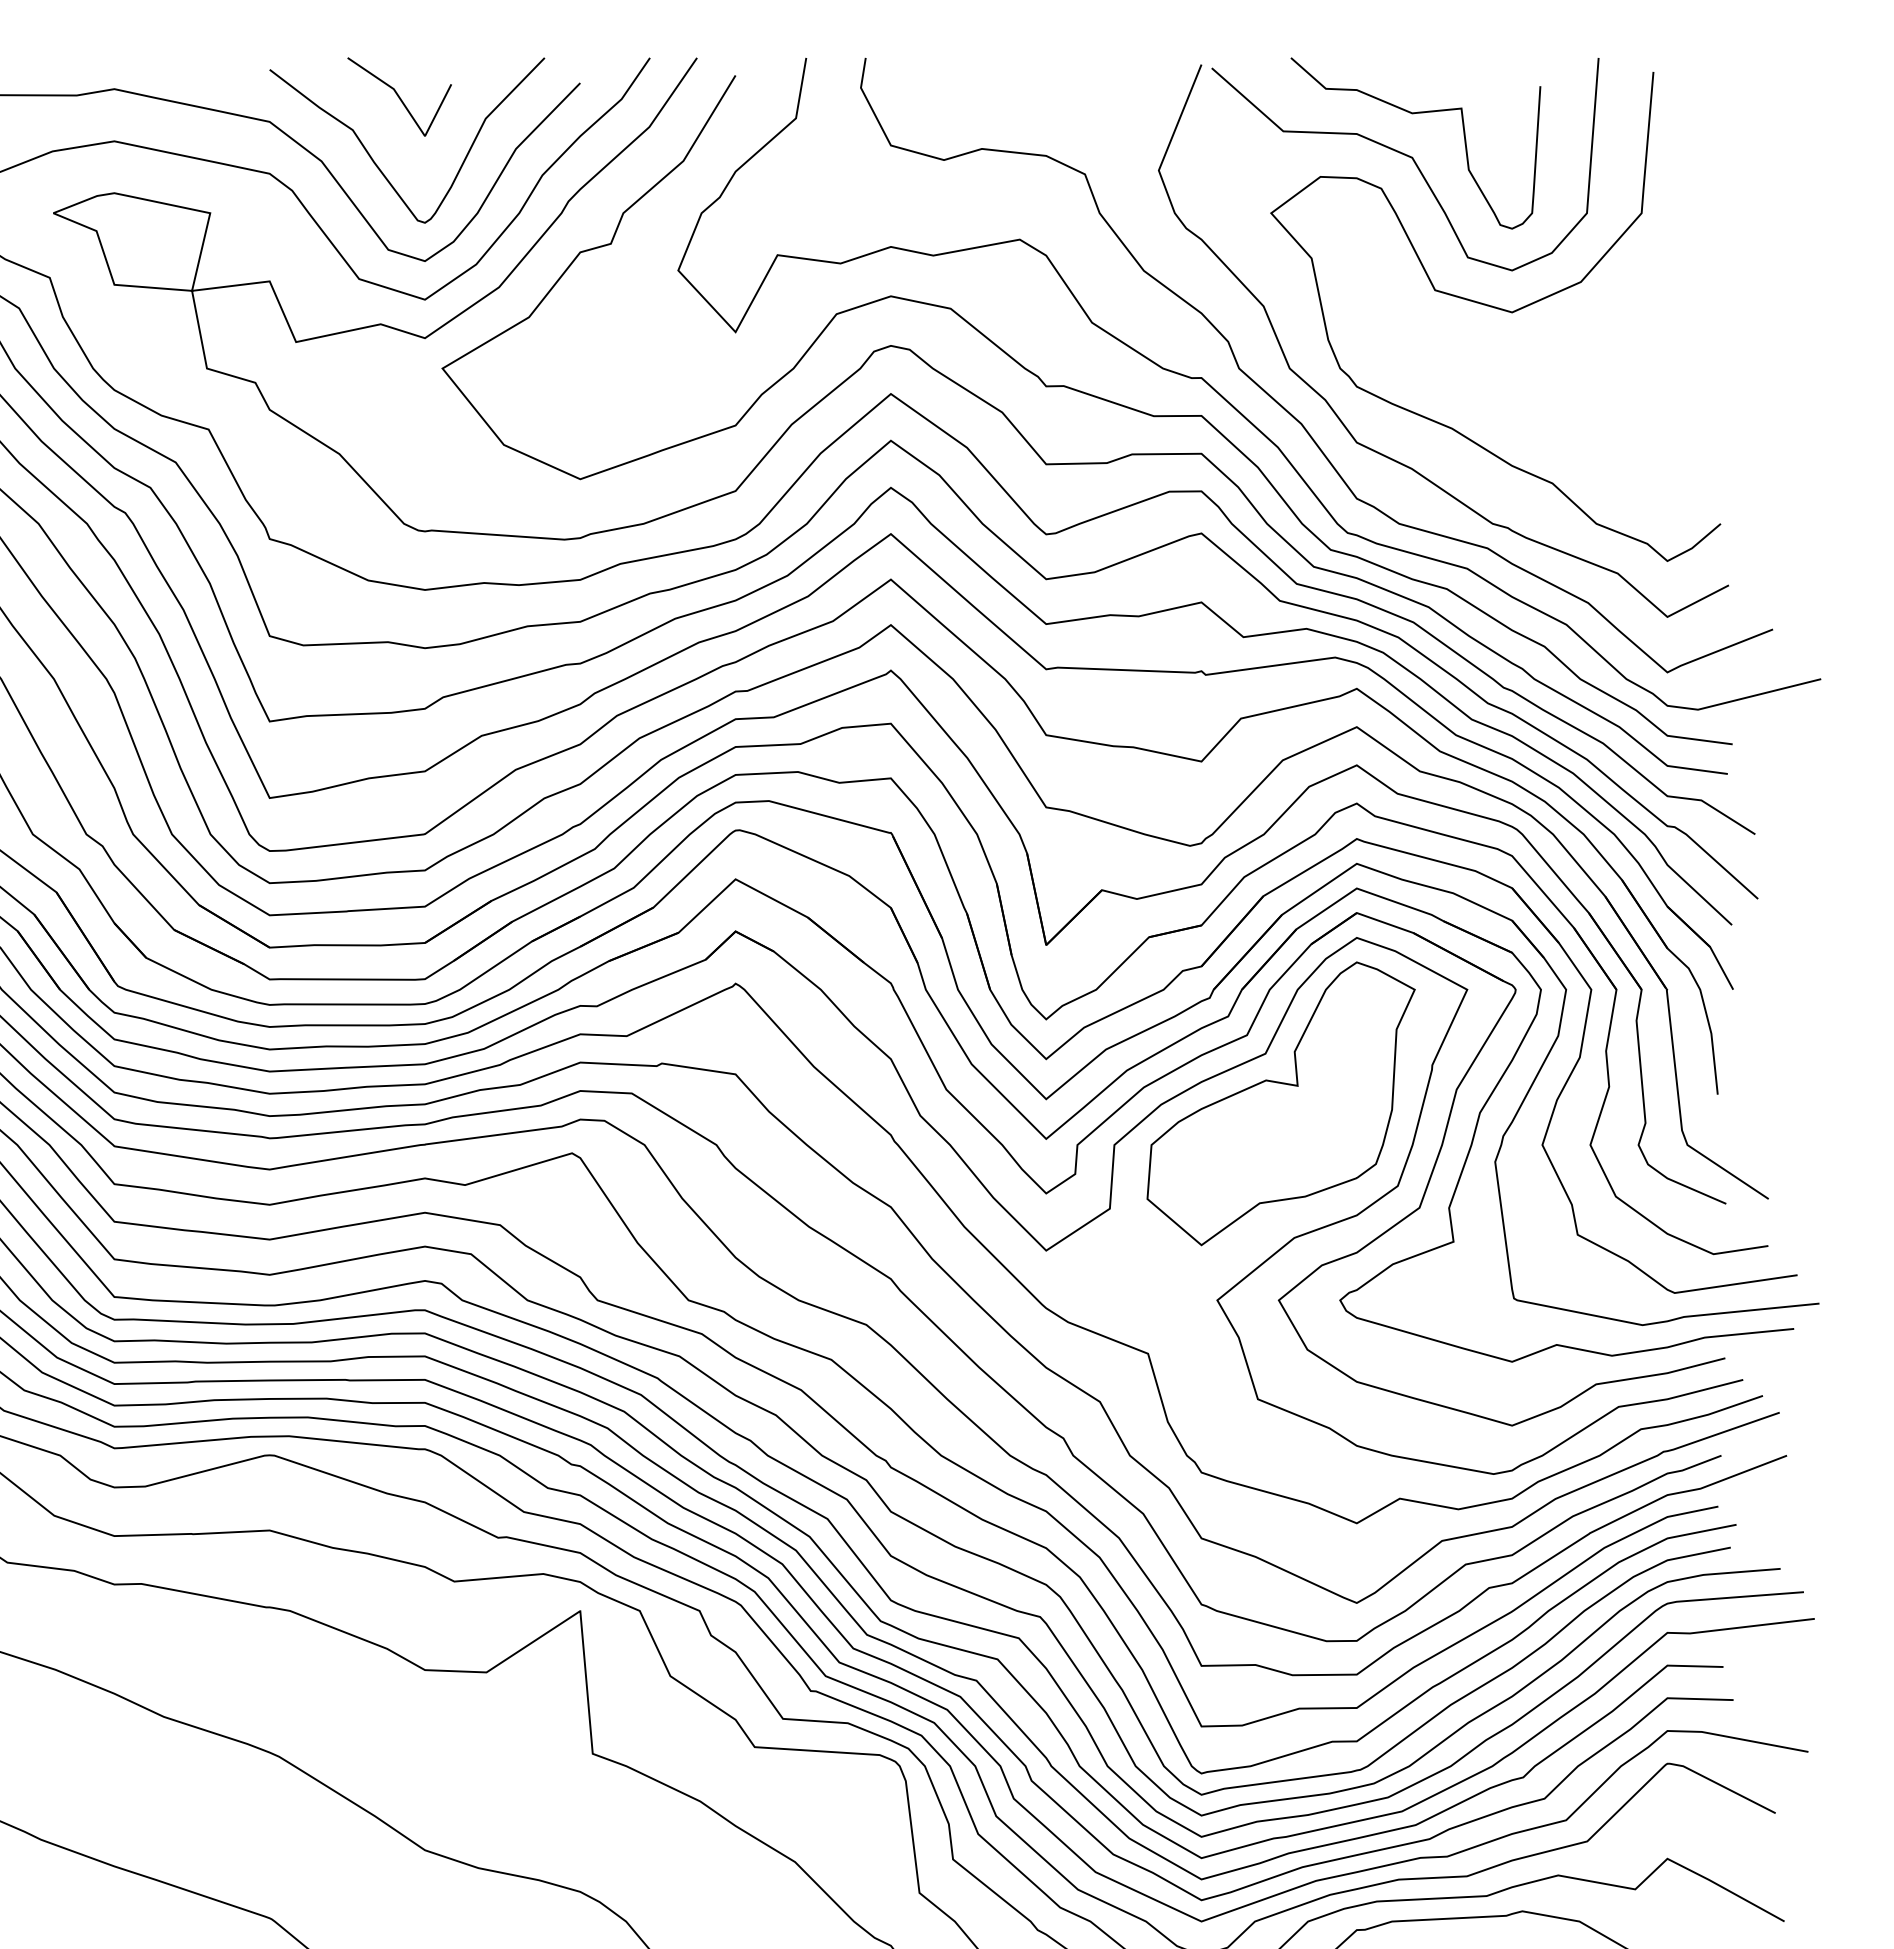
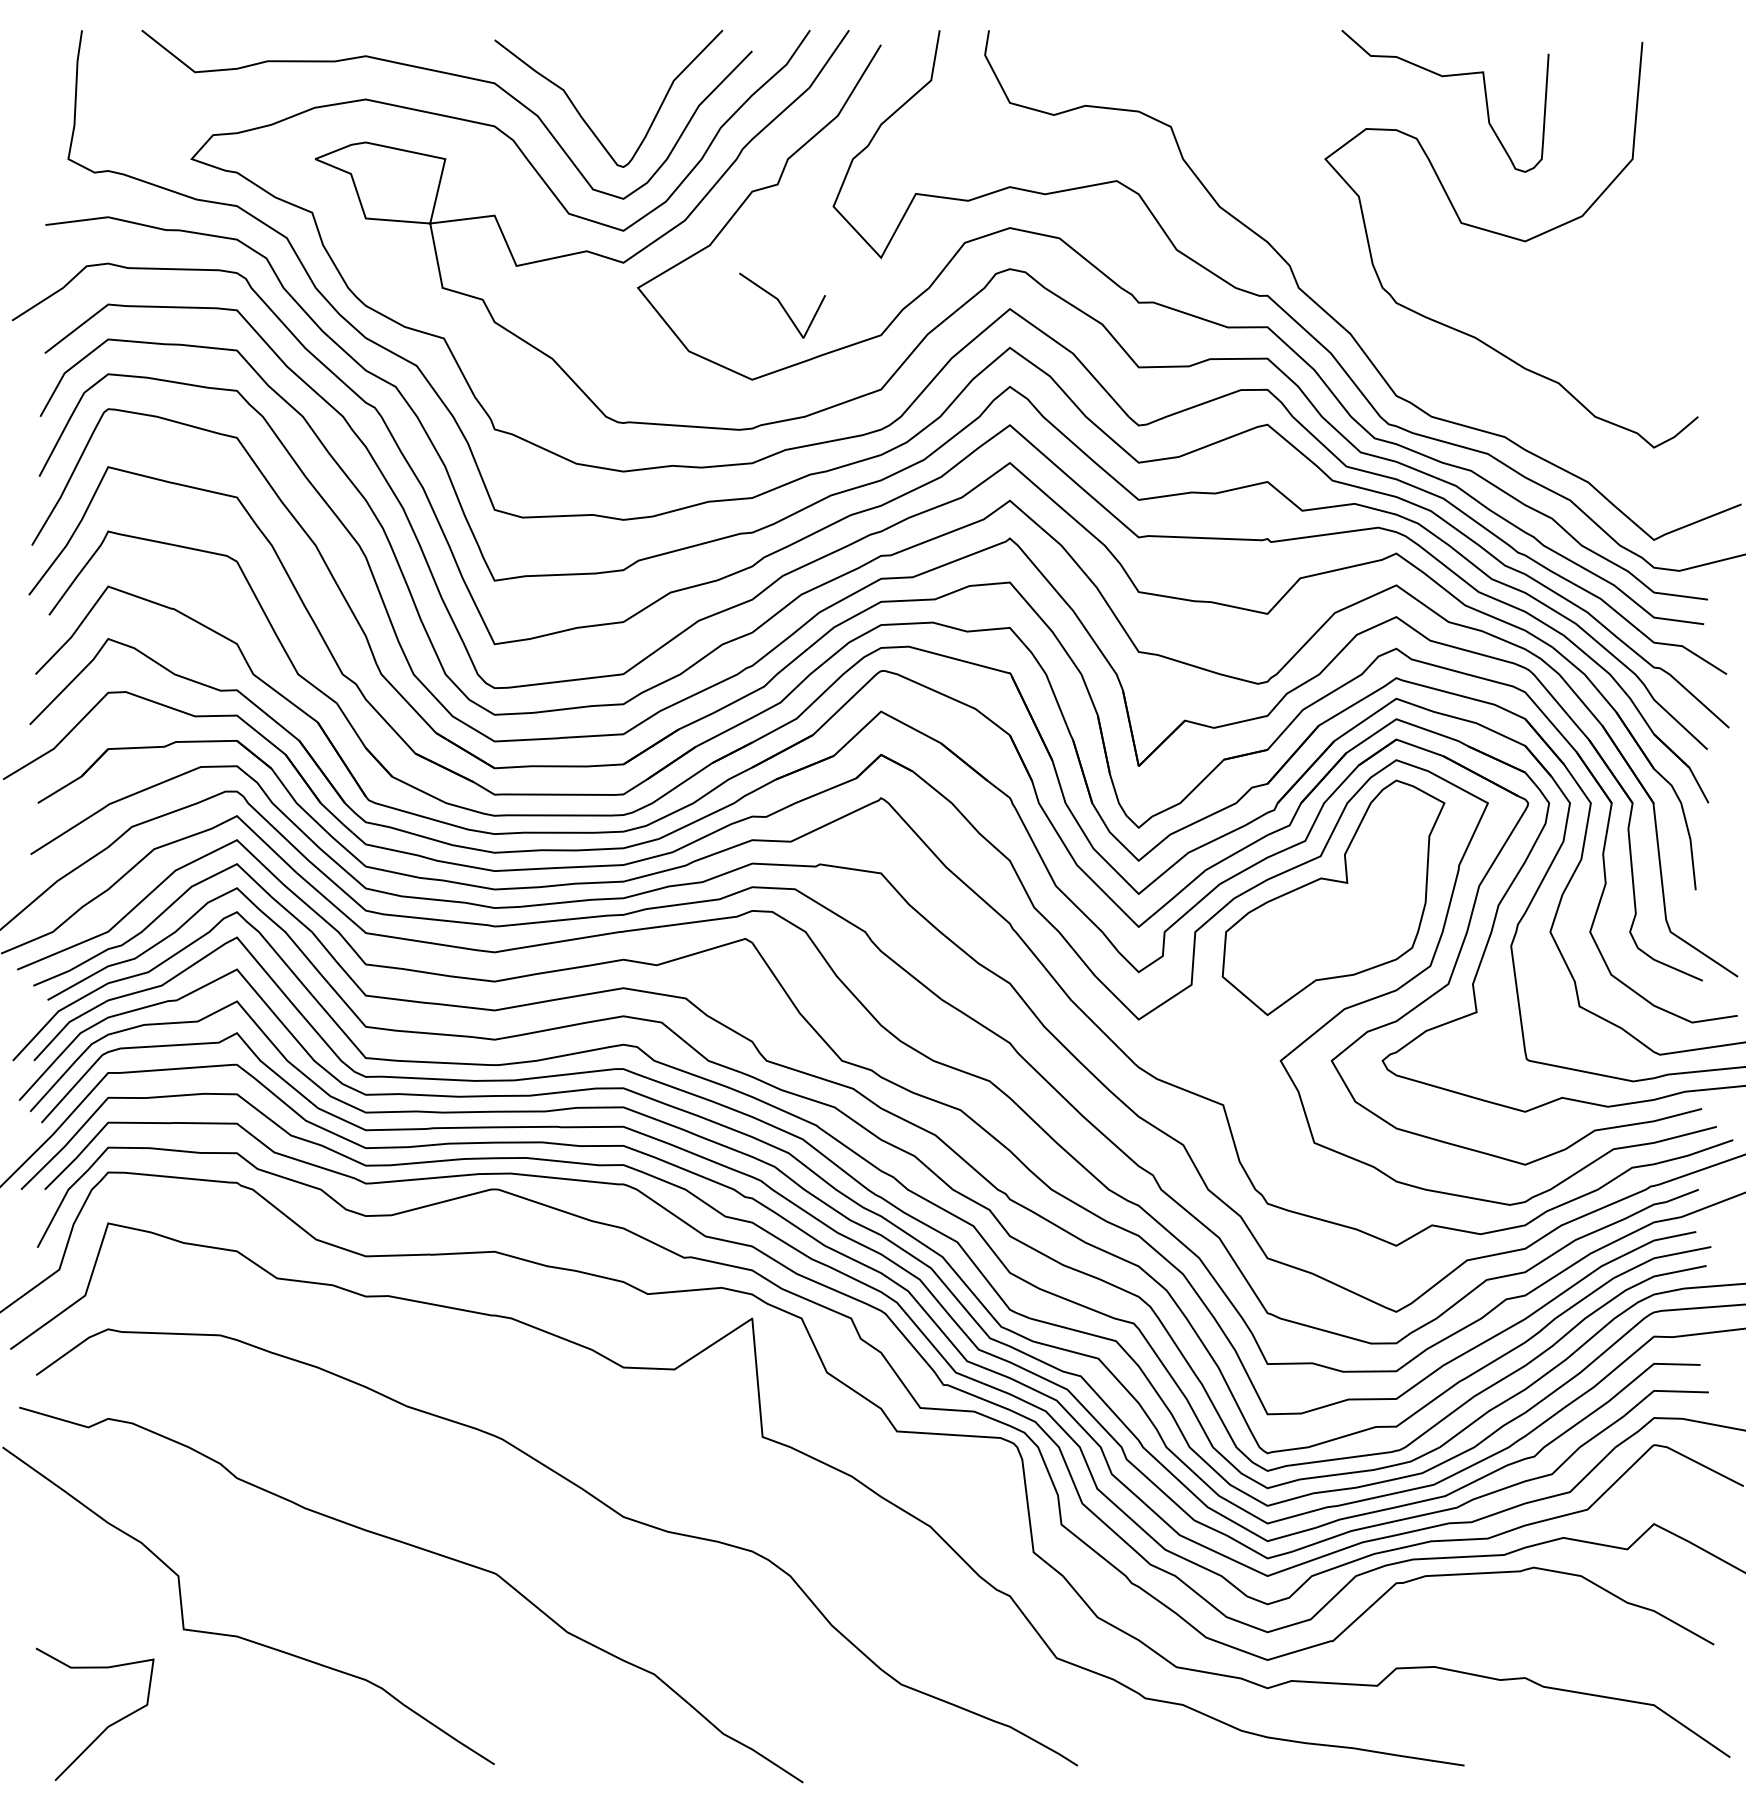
line: (399, 96) -> (782, 305), moved
part: (1470, 259) -> (1490, 197), removed

